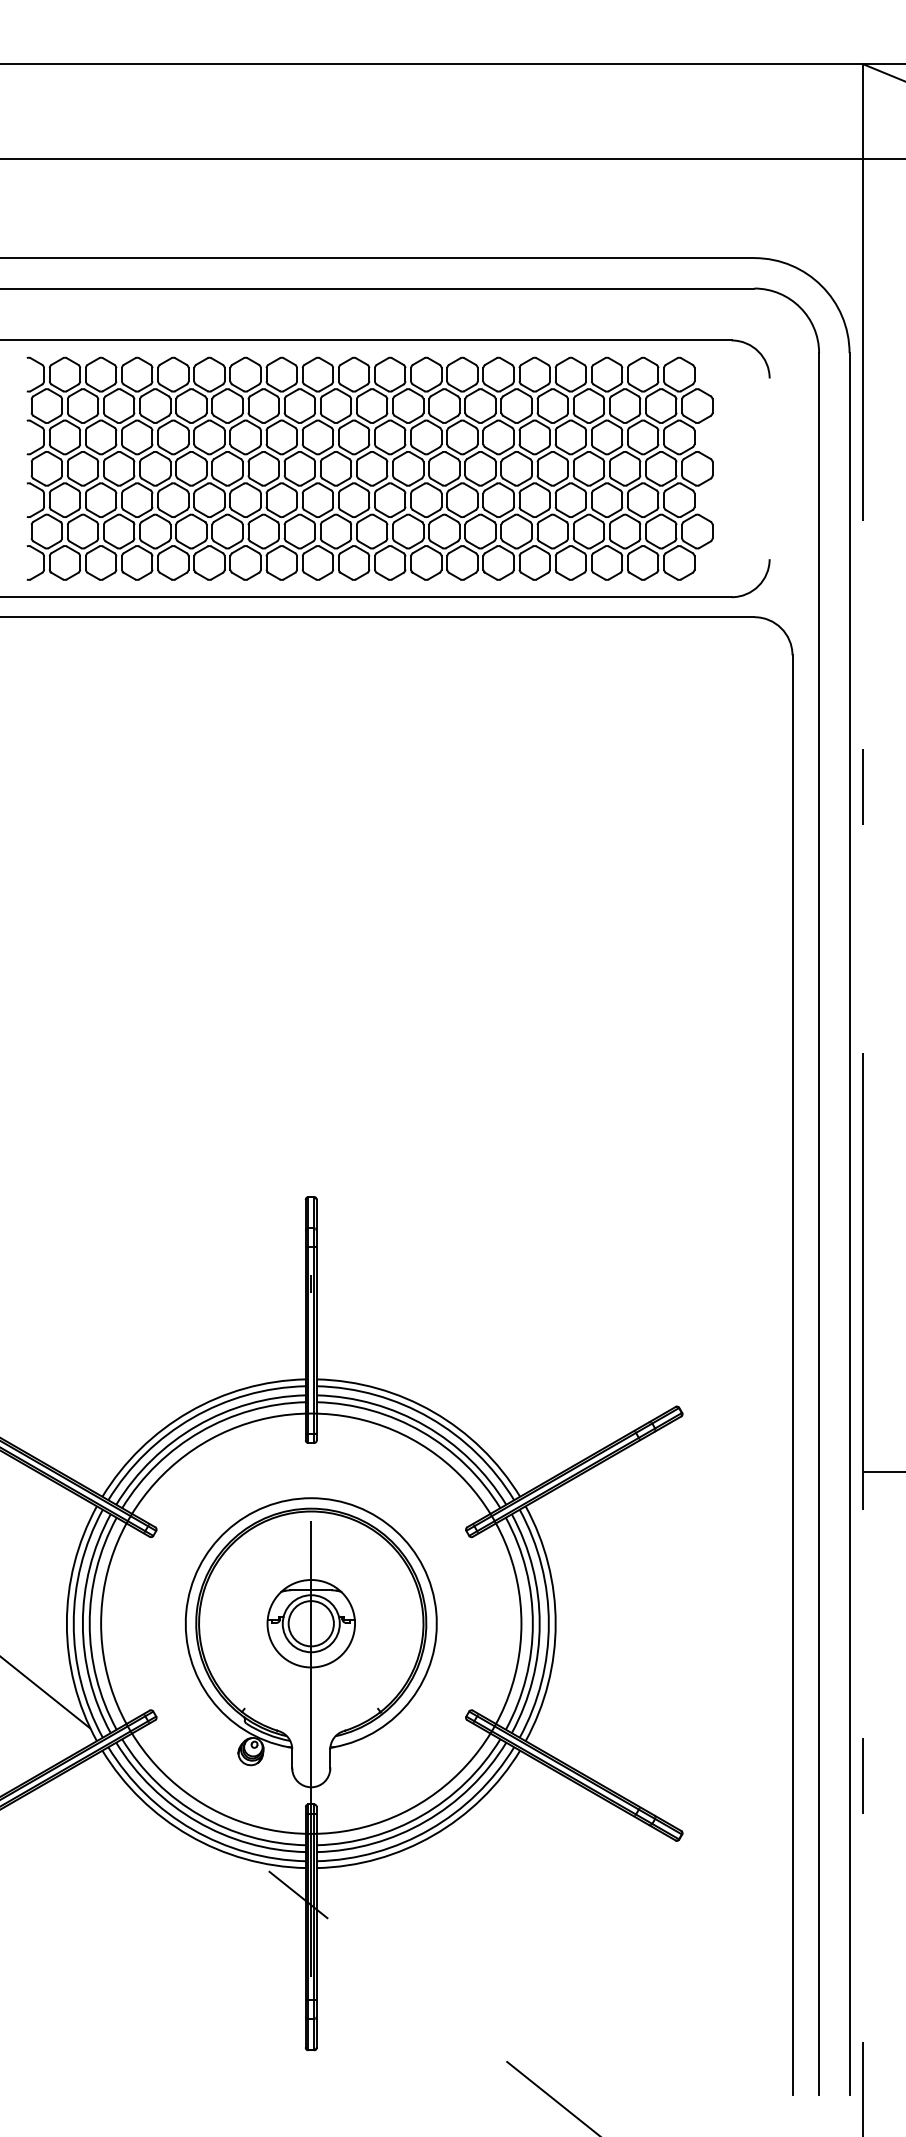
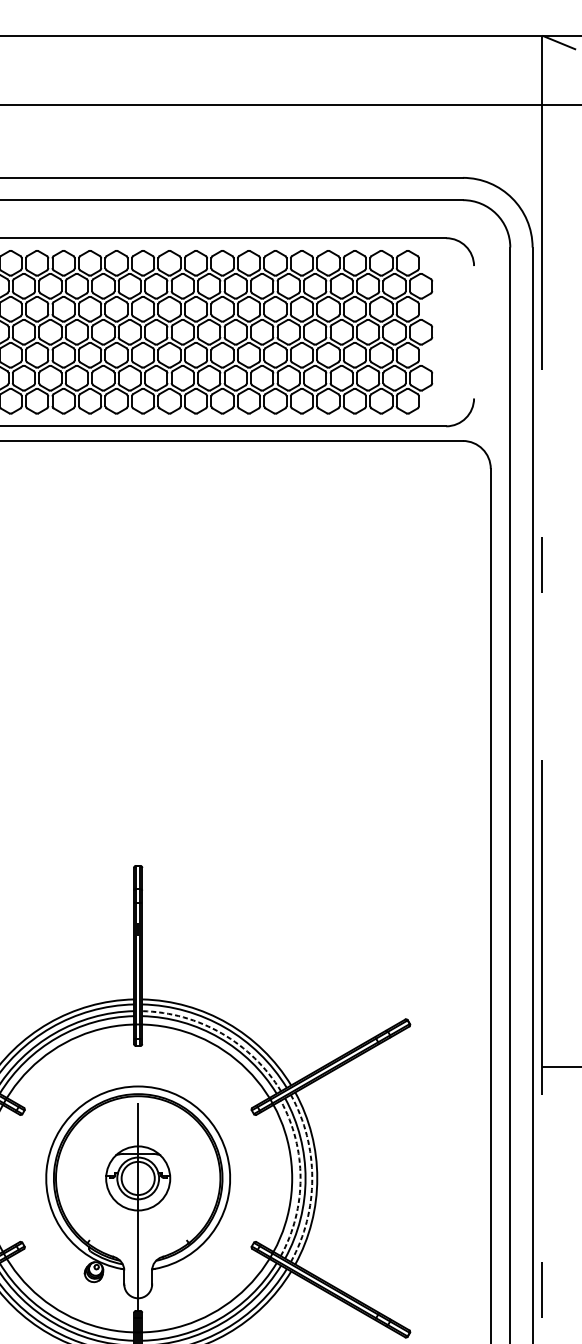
arc: (425, 1425) -> (221, 1033), solid -> dashed
arc: (532, 1623) -> (300, 1178), solid -> dashed
arc: (548, 1623) -> (312, 1178), solid -> dashed

